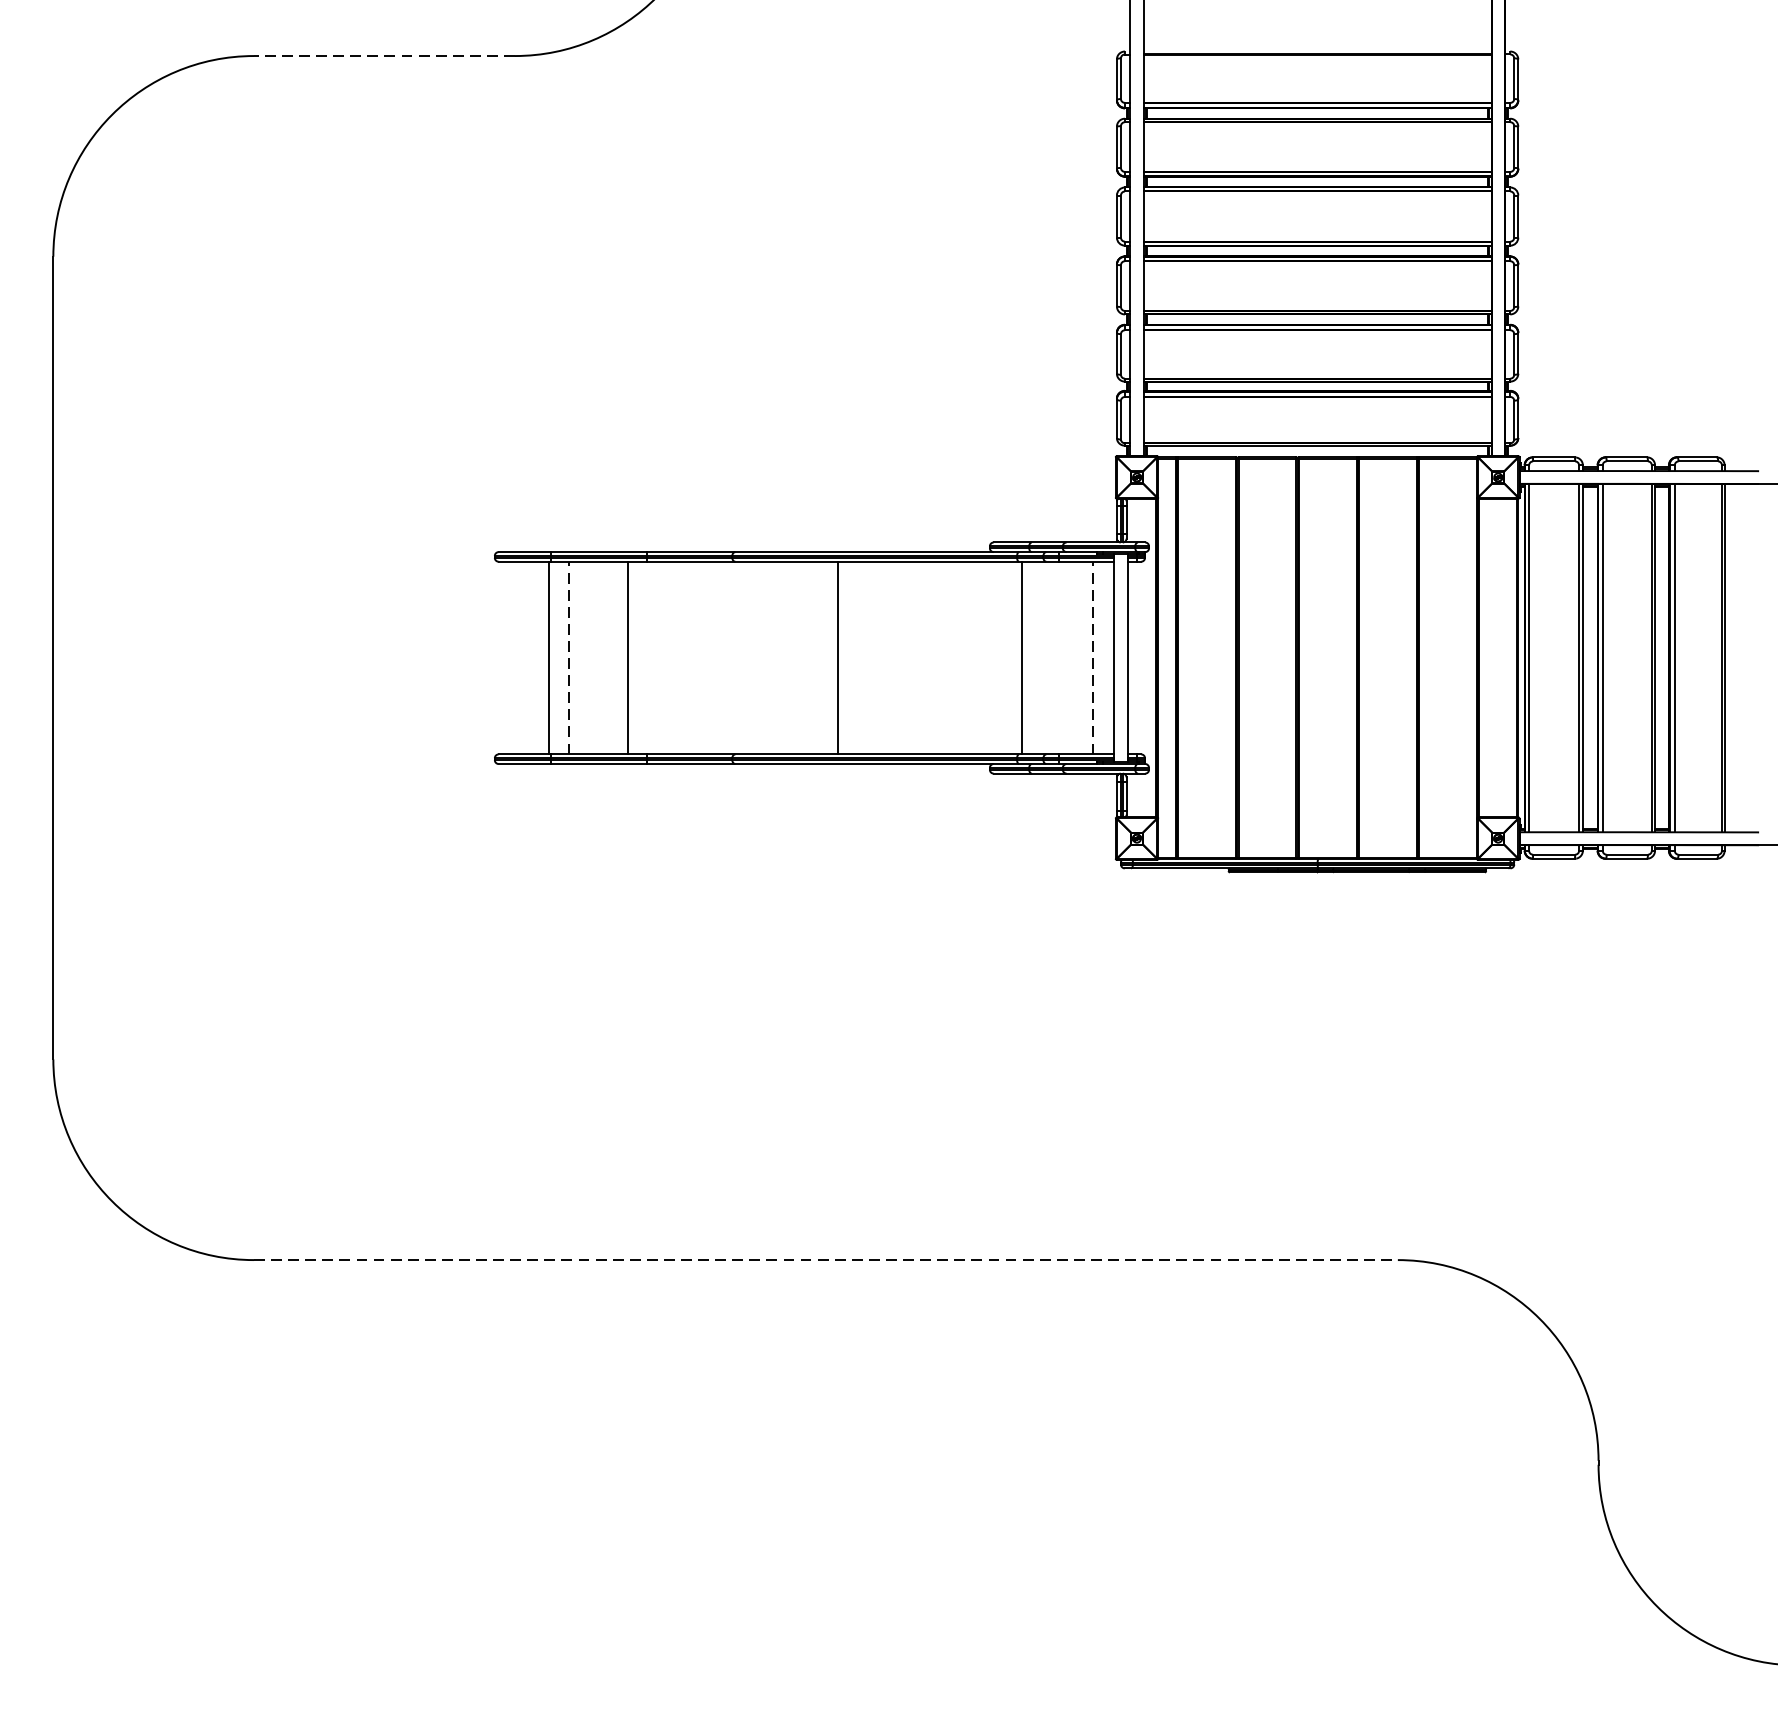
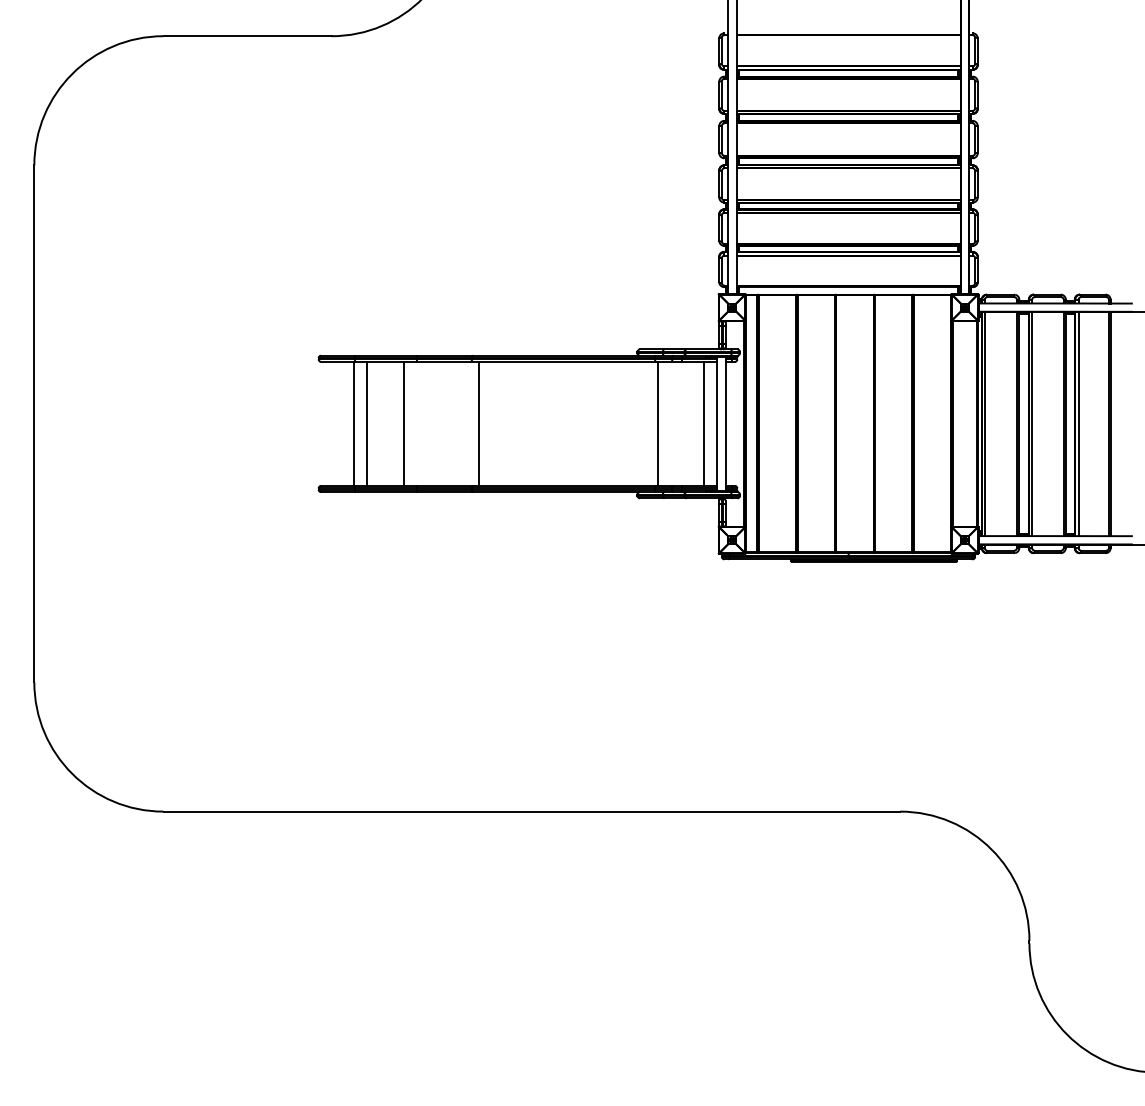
line: (384, 56) -> (247, 36), dashed -> solid
line: (569, 657) -> (366, 423), dashed -> solid
line: (837, 657) -> (478, 423), moved
line: (1092, 657) -> (703, 423), dashed -> solid
line: (826, 1259) -> (532, 811), dashed -> solid

